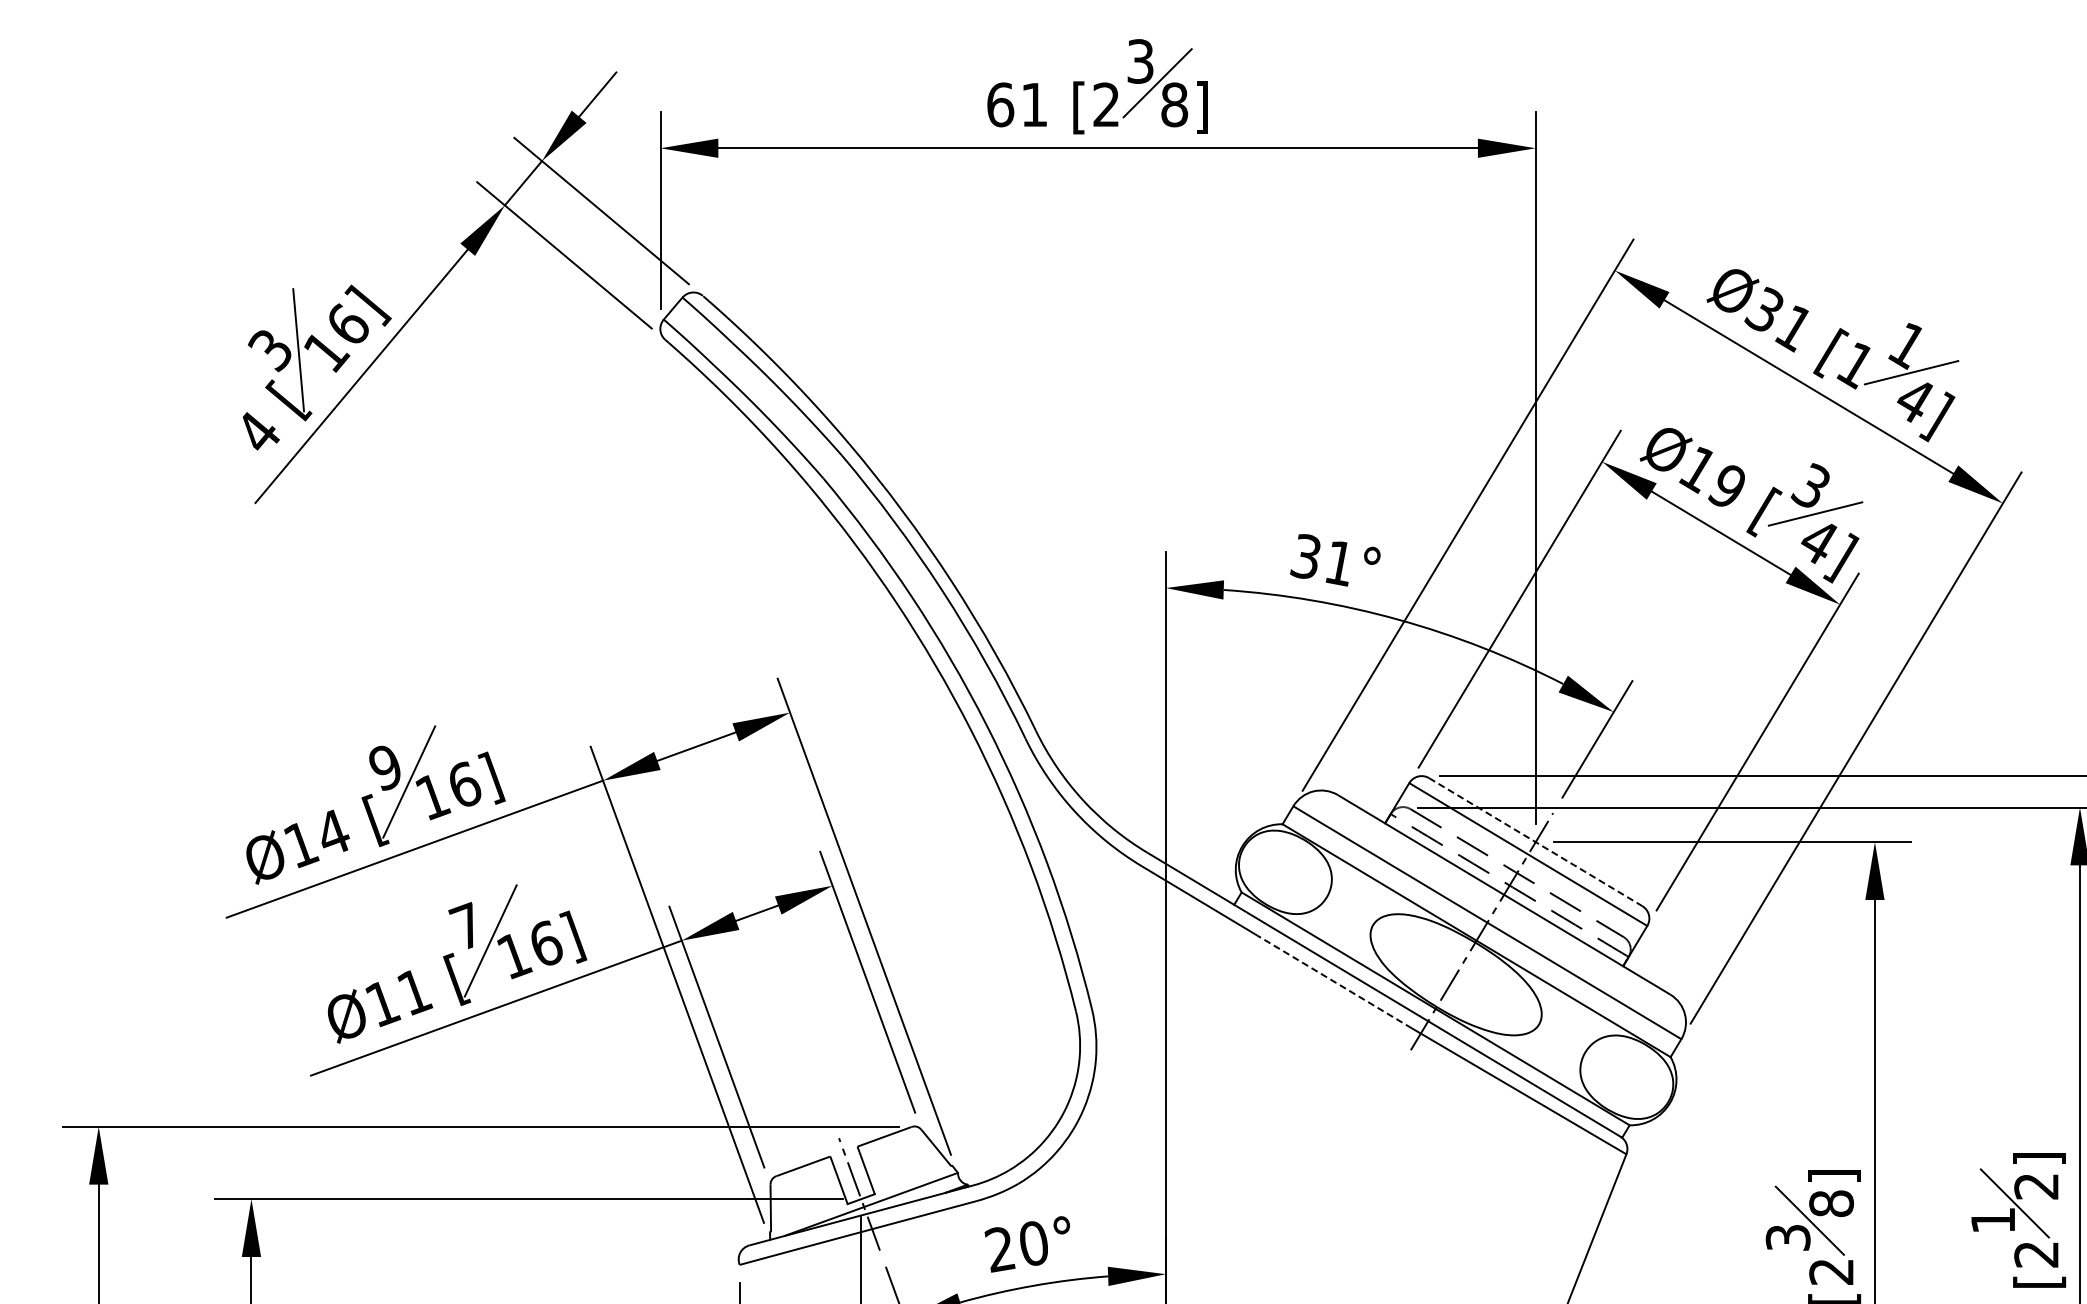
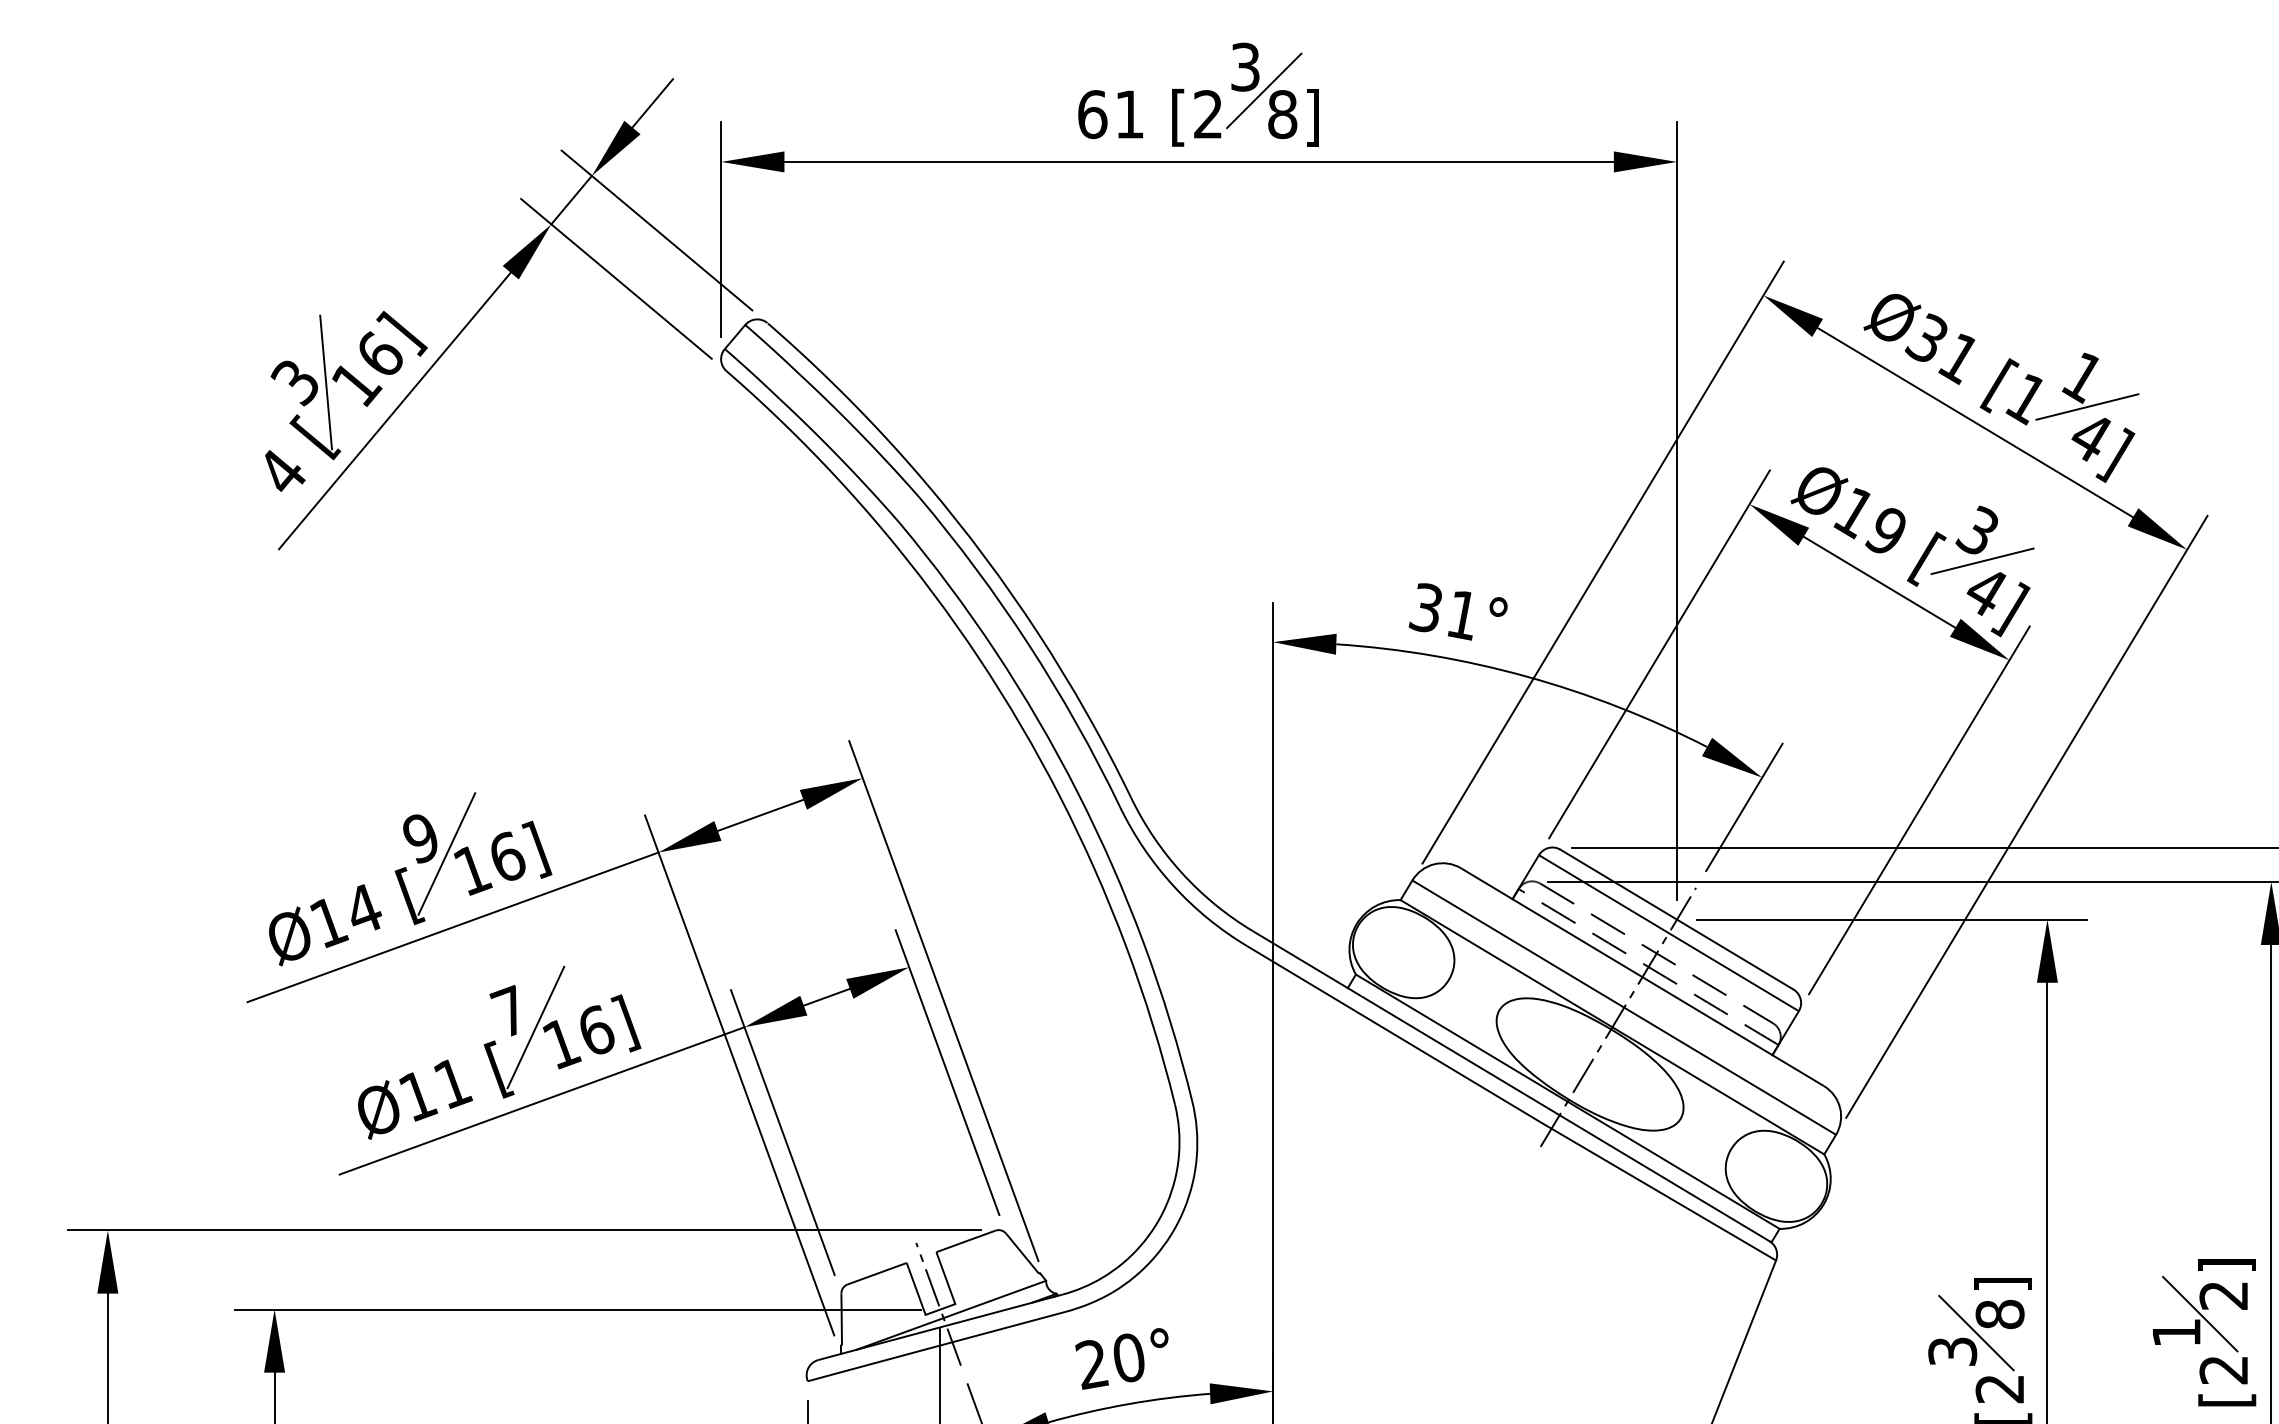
line: (1536, 842) -> (1677, 920), dashed -> solid
line: (1334, 981) -> (1457, 1071), dashed -> solid

